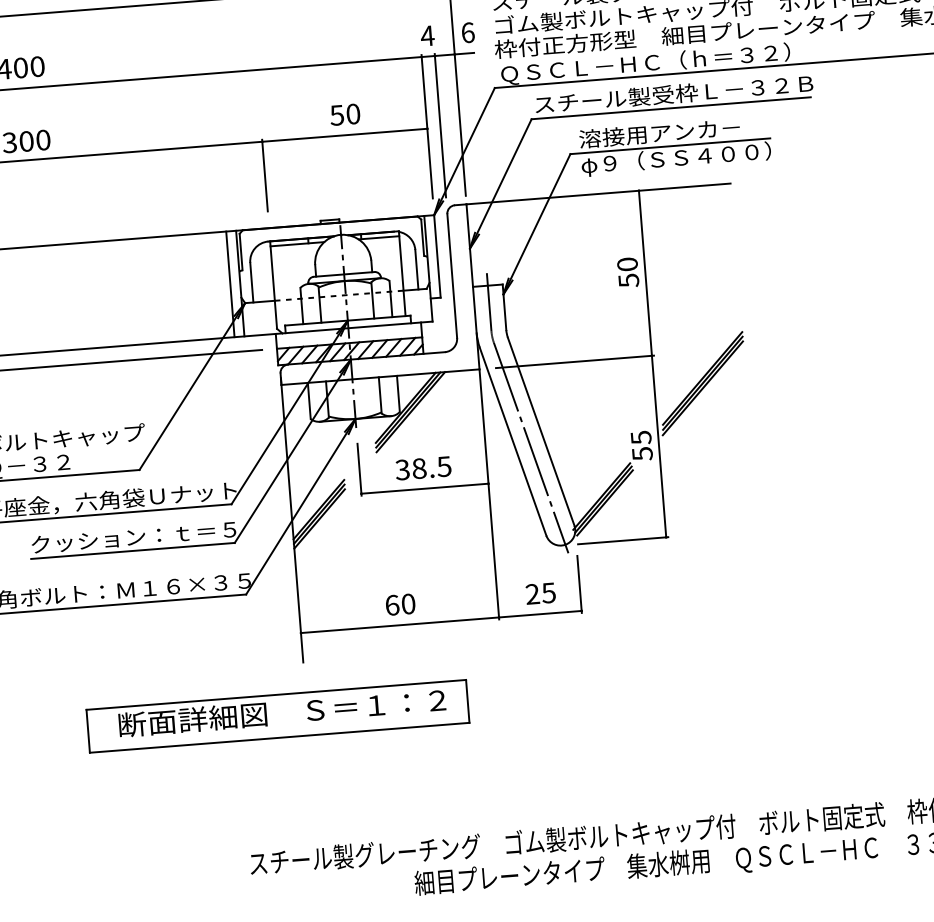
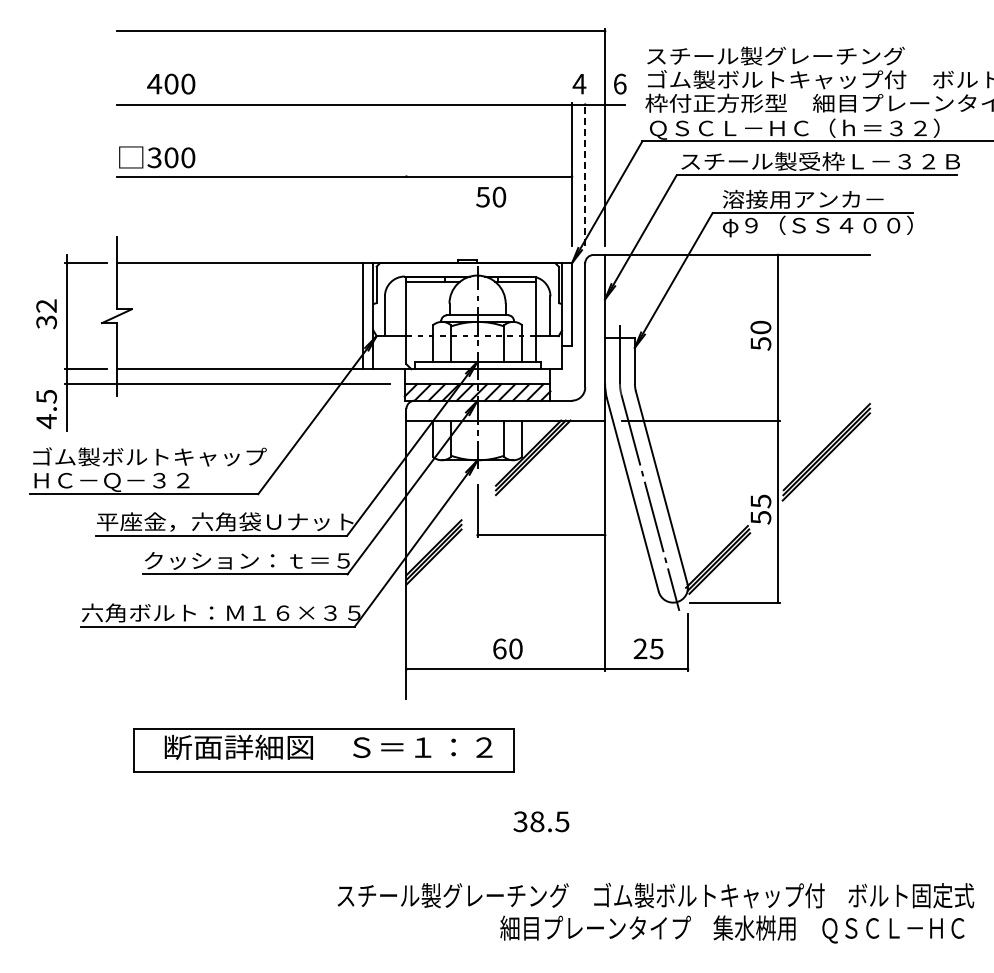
text: (345, 114) -> (491, 196), moved
line: (440, 125) -> (585, 174), solid -> dashed
line: (265, 175) -> (406, 210), removed
text: (423, 468) -> (541, 821), moved
part: (277, 716) -> (323, 750), moved

